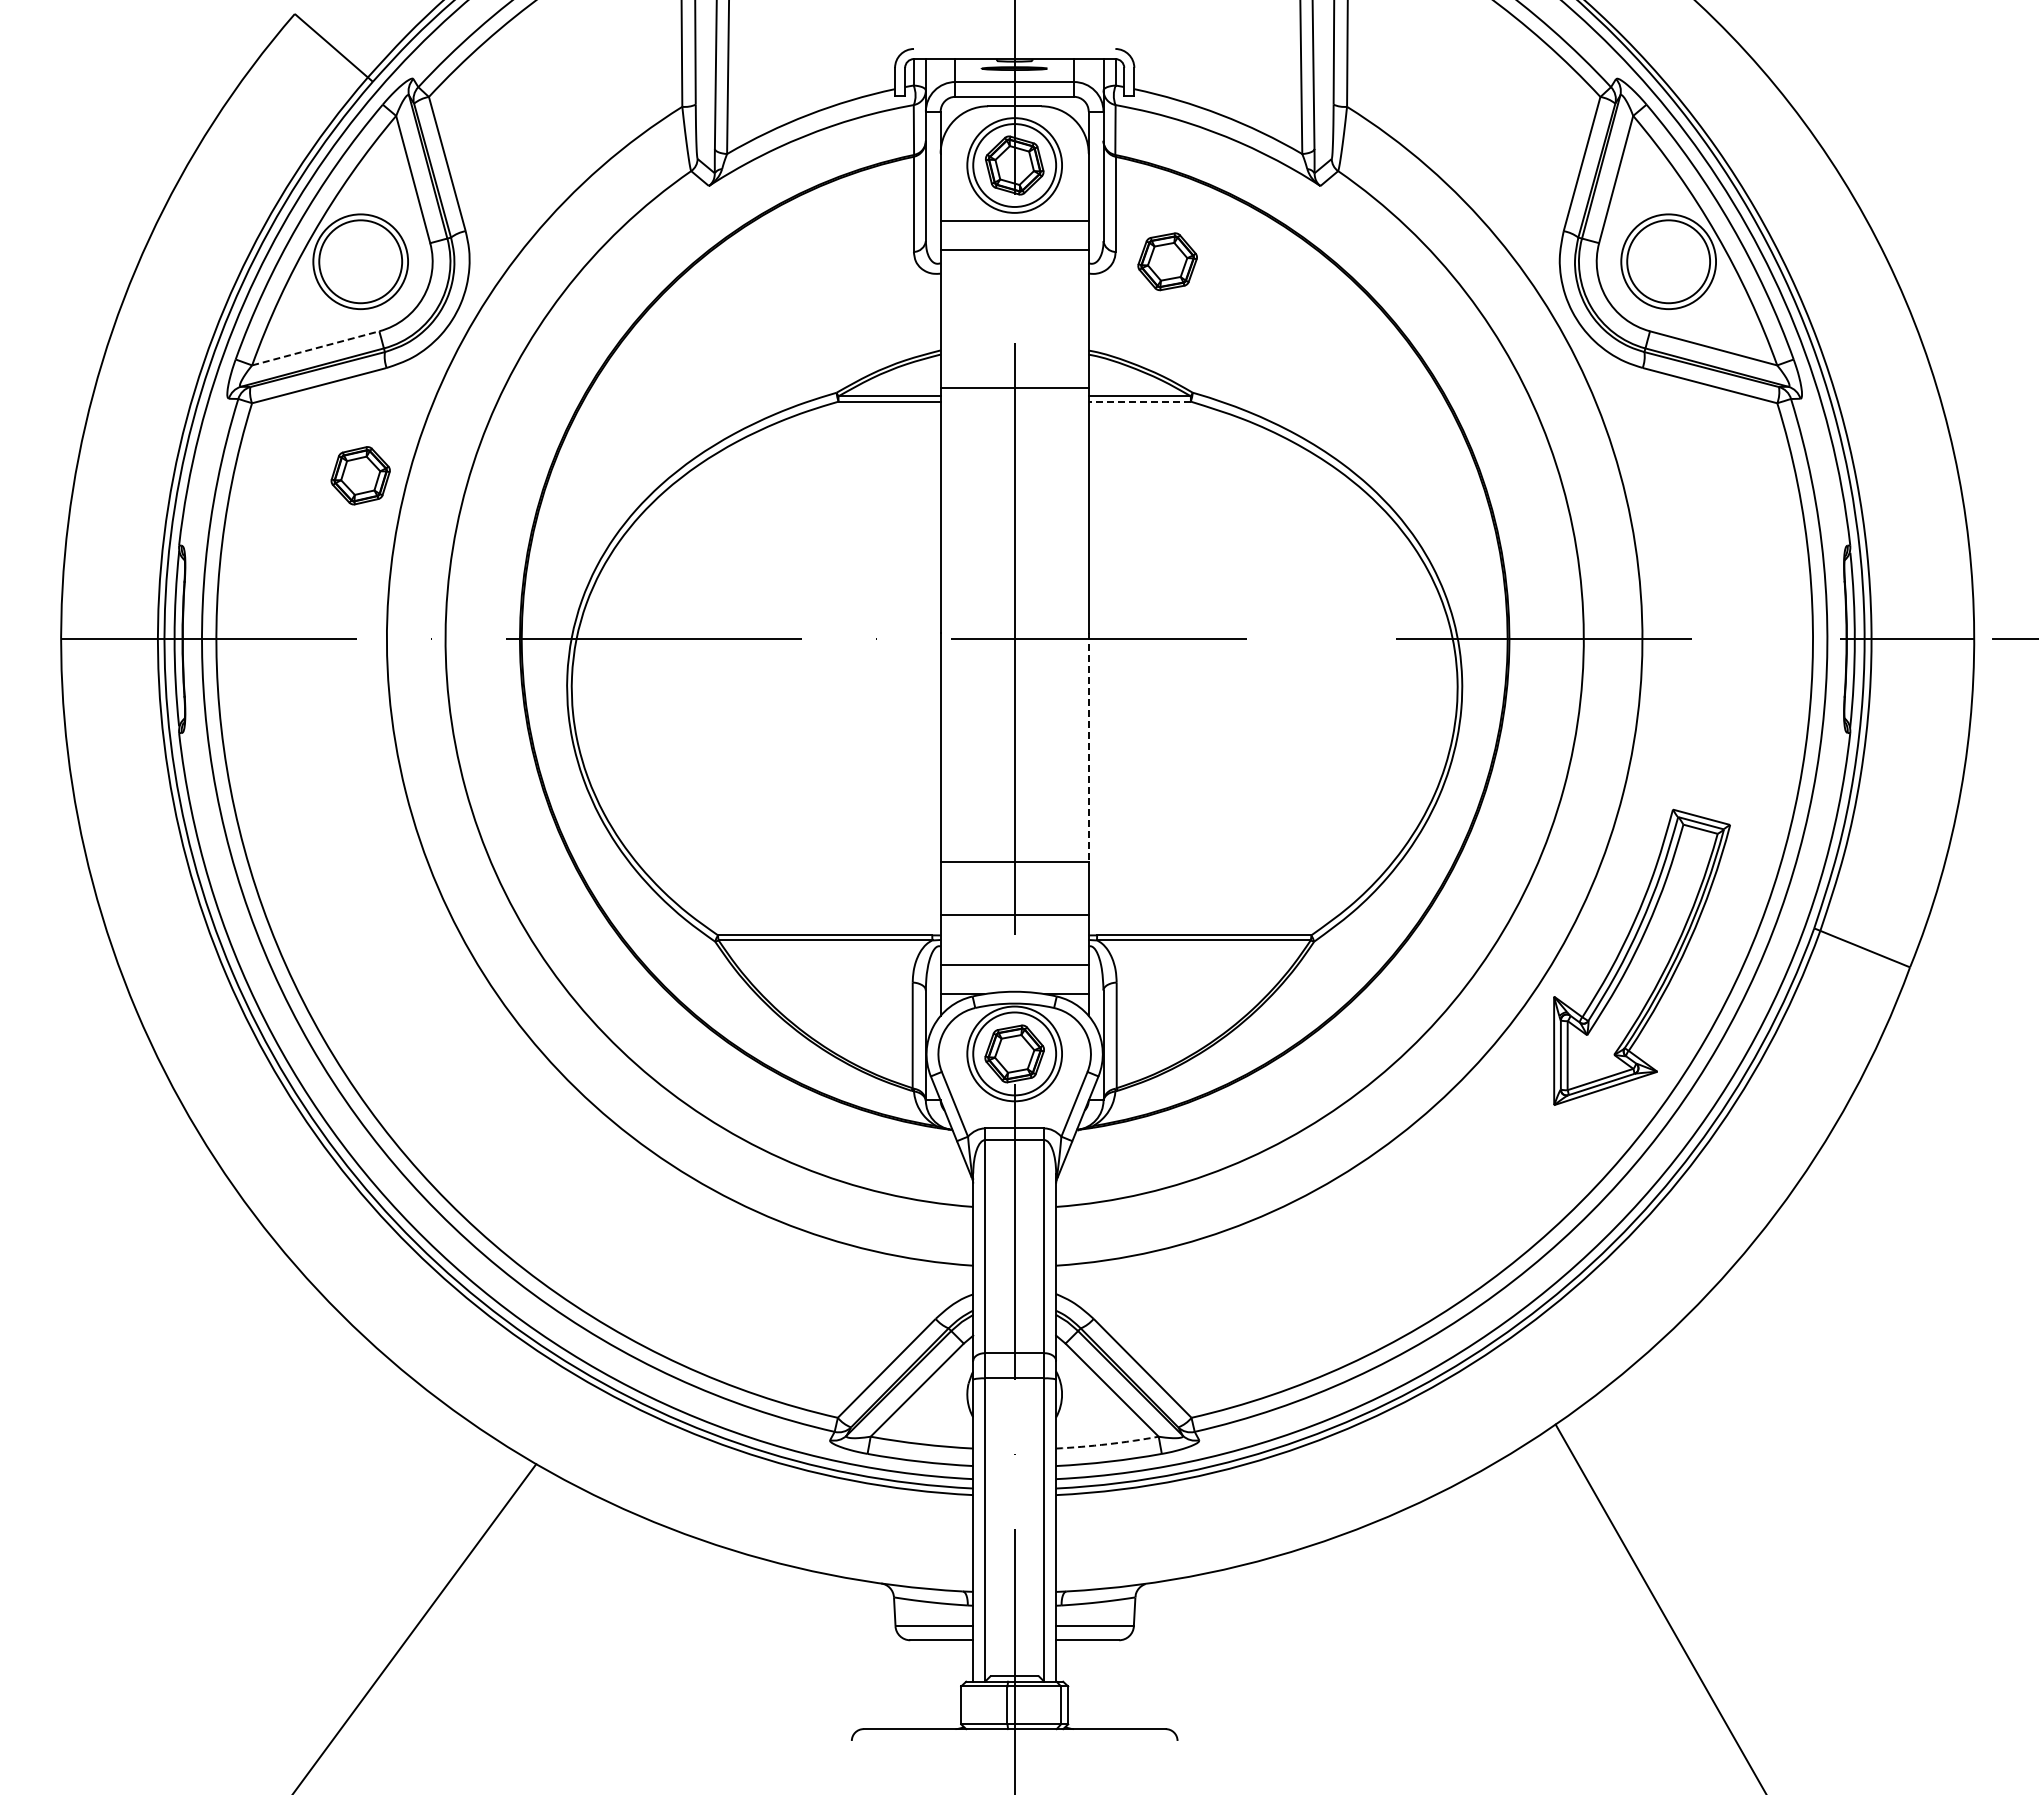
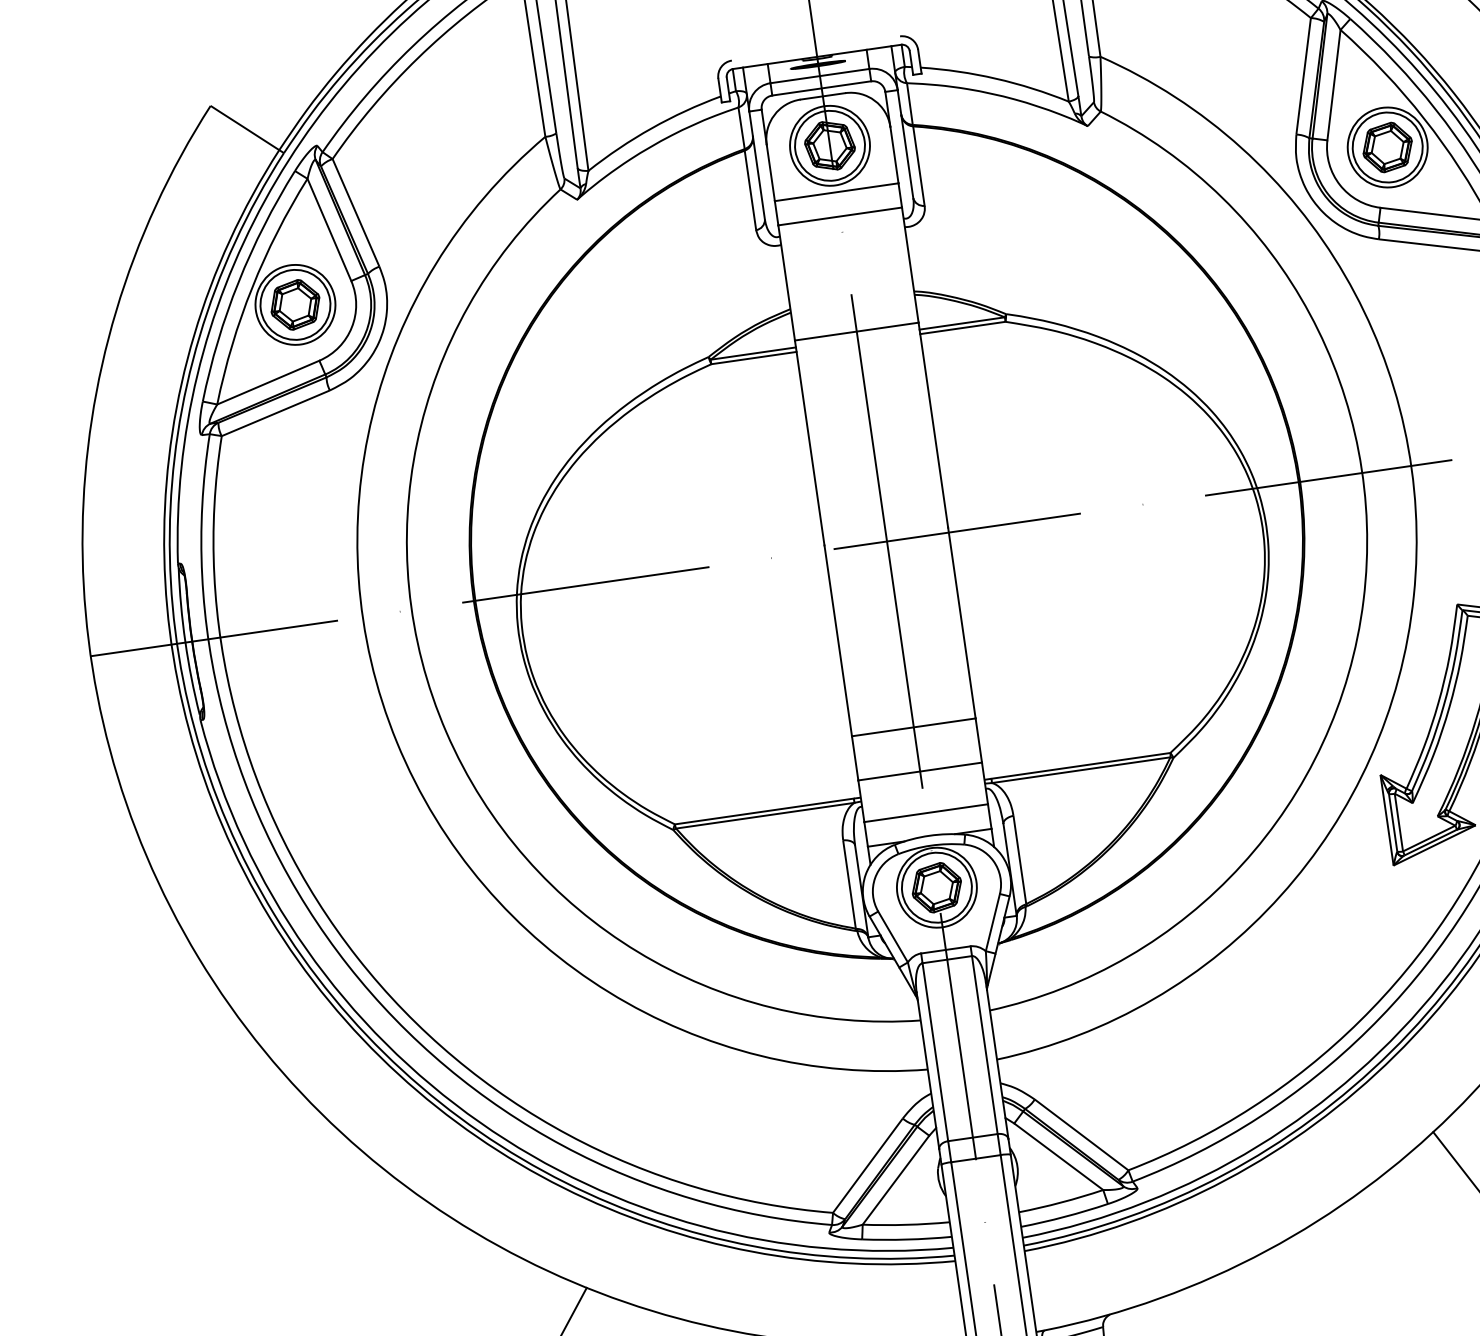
part: (1167, 261) -> (1387, 147), moved
line: (315, 348) -> (268, 382), dashed -> solid
line: (1139, 401) -> (962, 327), dashed -> solid
part: (360, 475) -> (295, 304), moved
line: (1088, 748) -> (961, 623), dashed -> solid
arc: (1107, 1444) -> (1061, 1202), dashed -> solid

